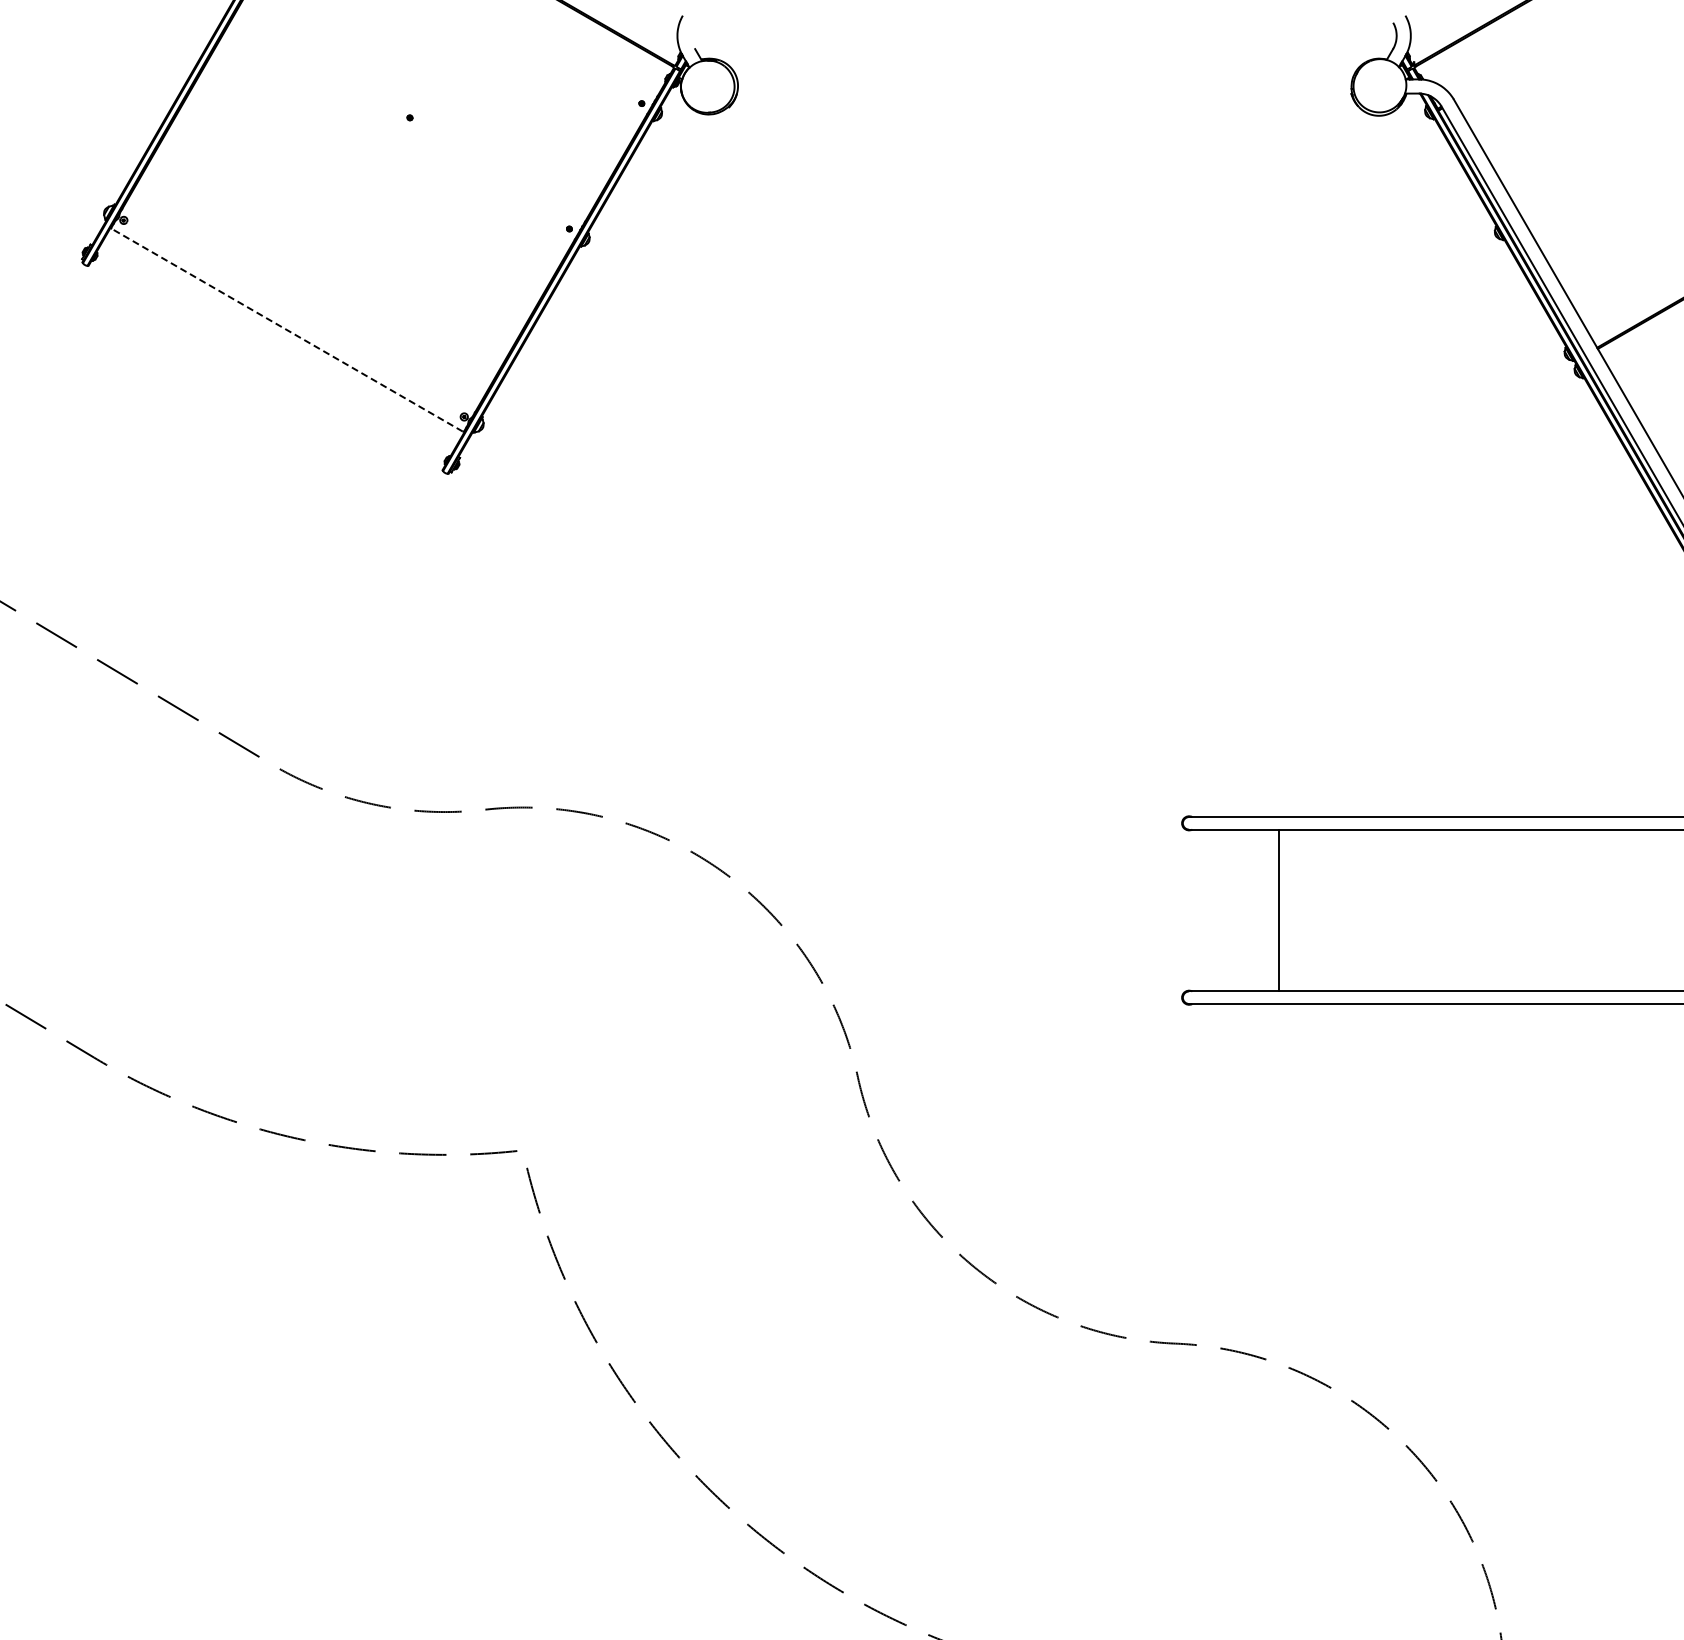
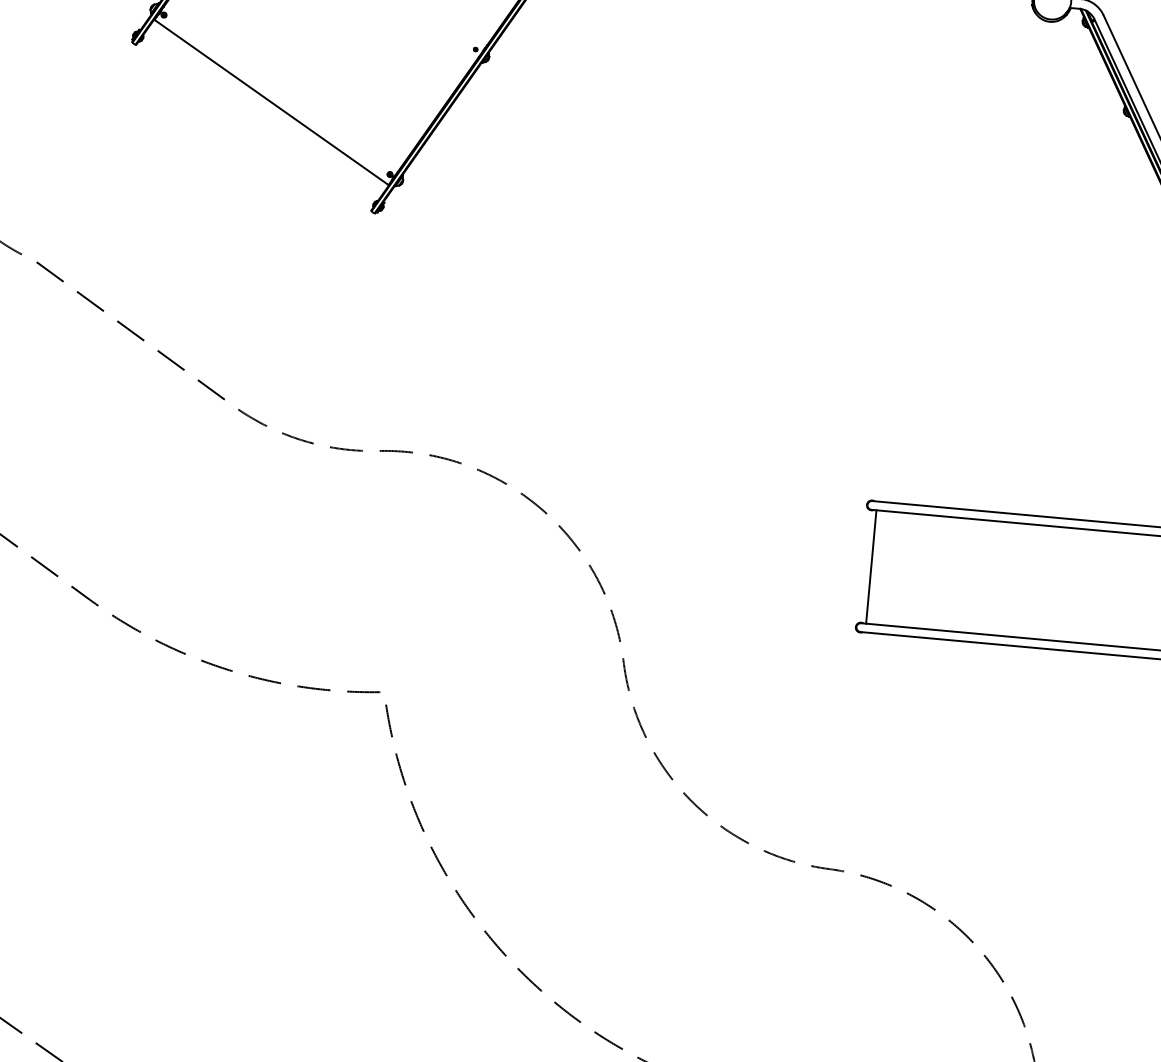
line: (286, 330) -> (270, 102), dashed -> solid
line: (1279, 910) -> (871, 566), moved

